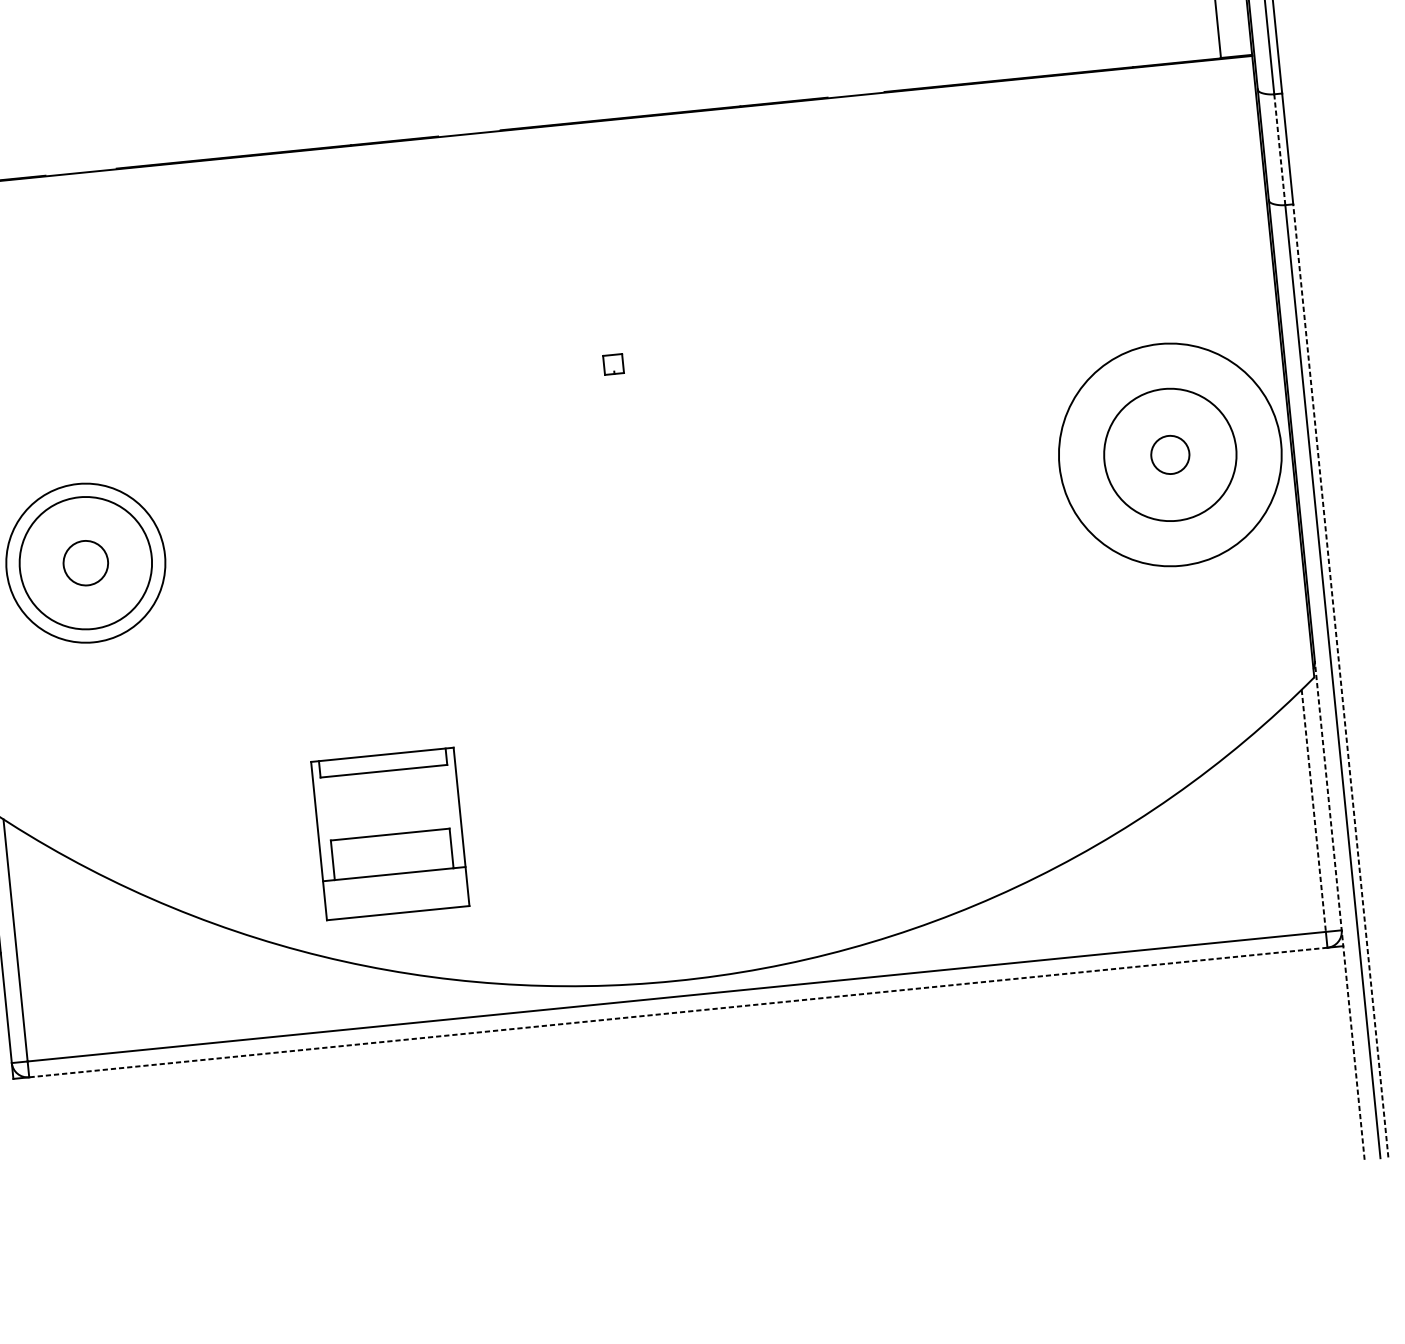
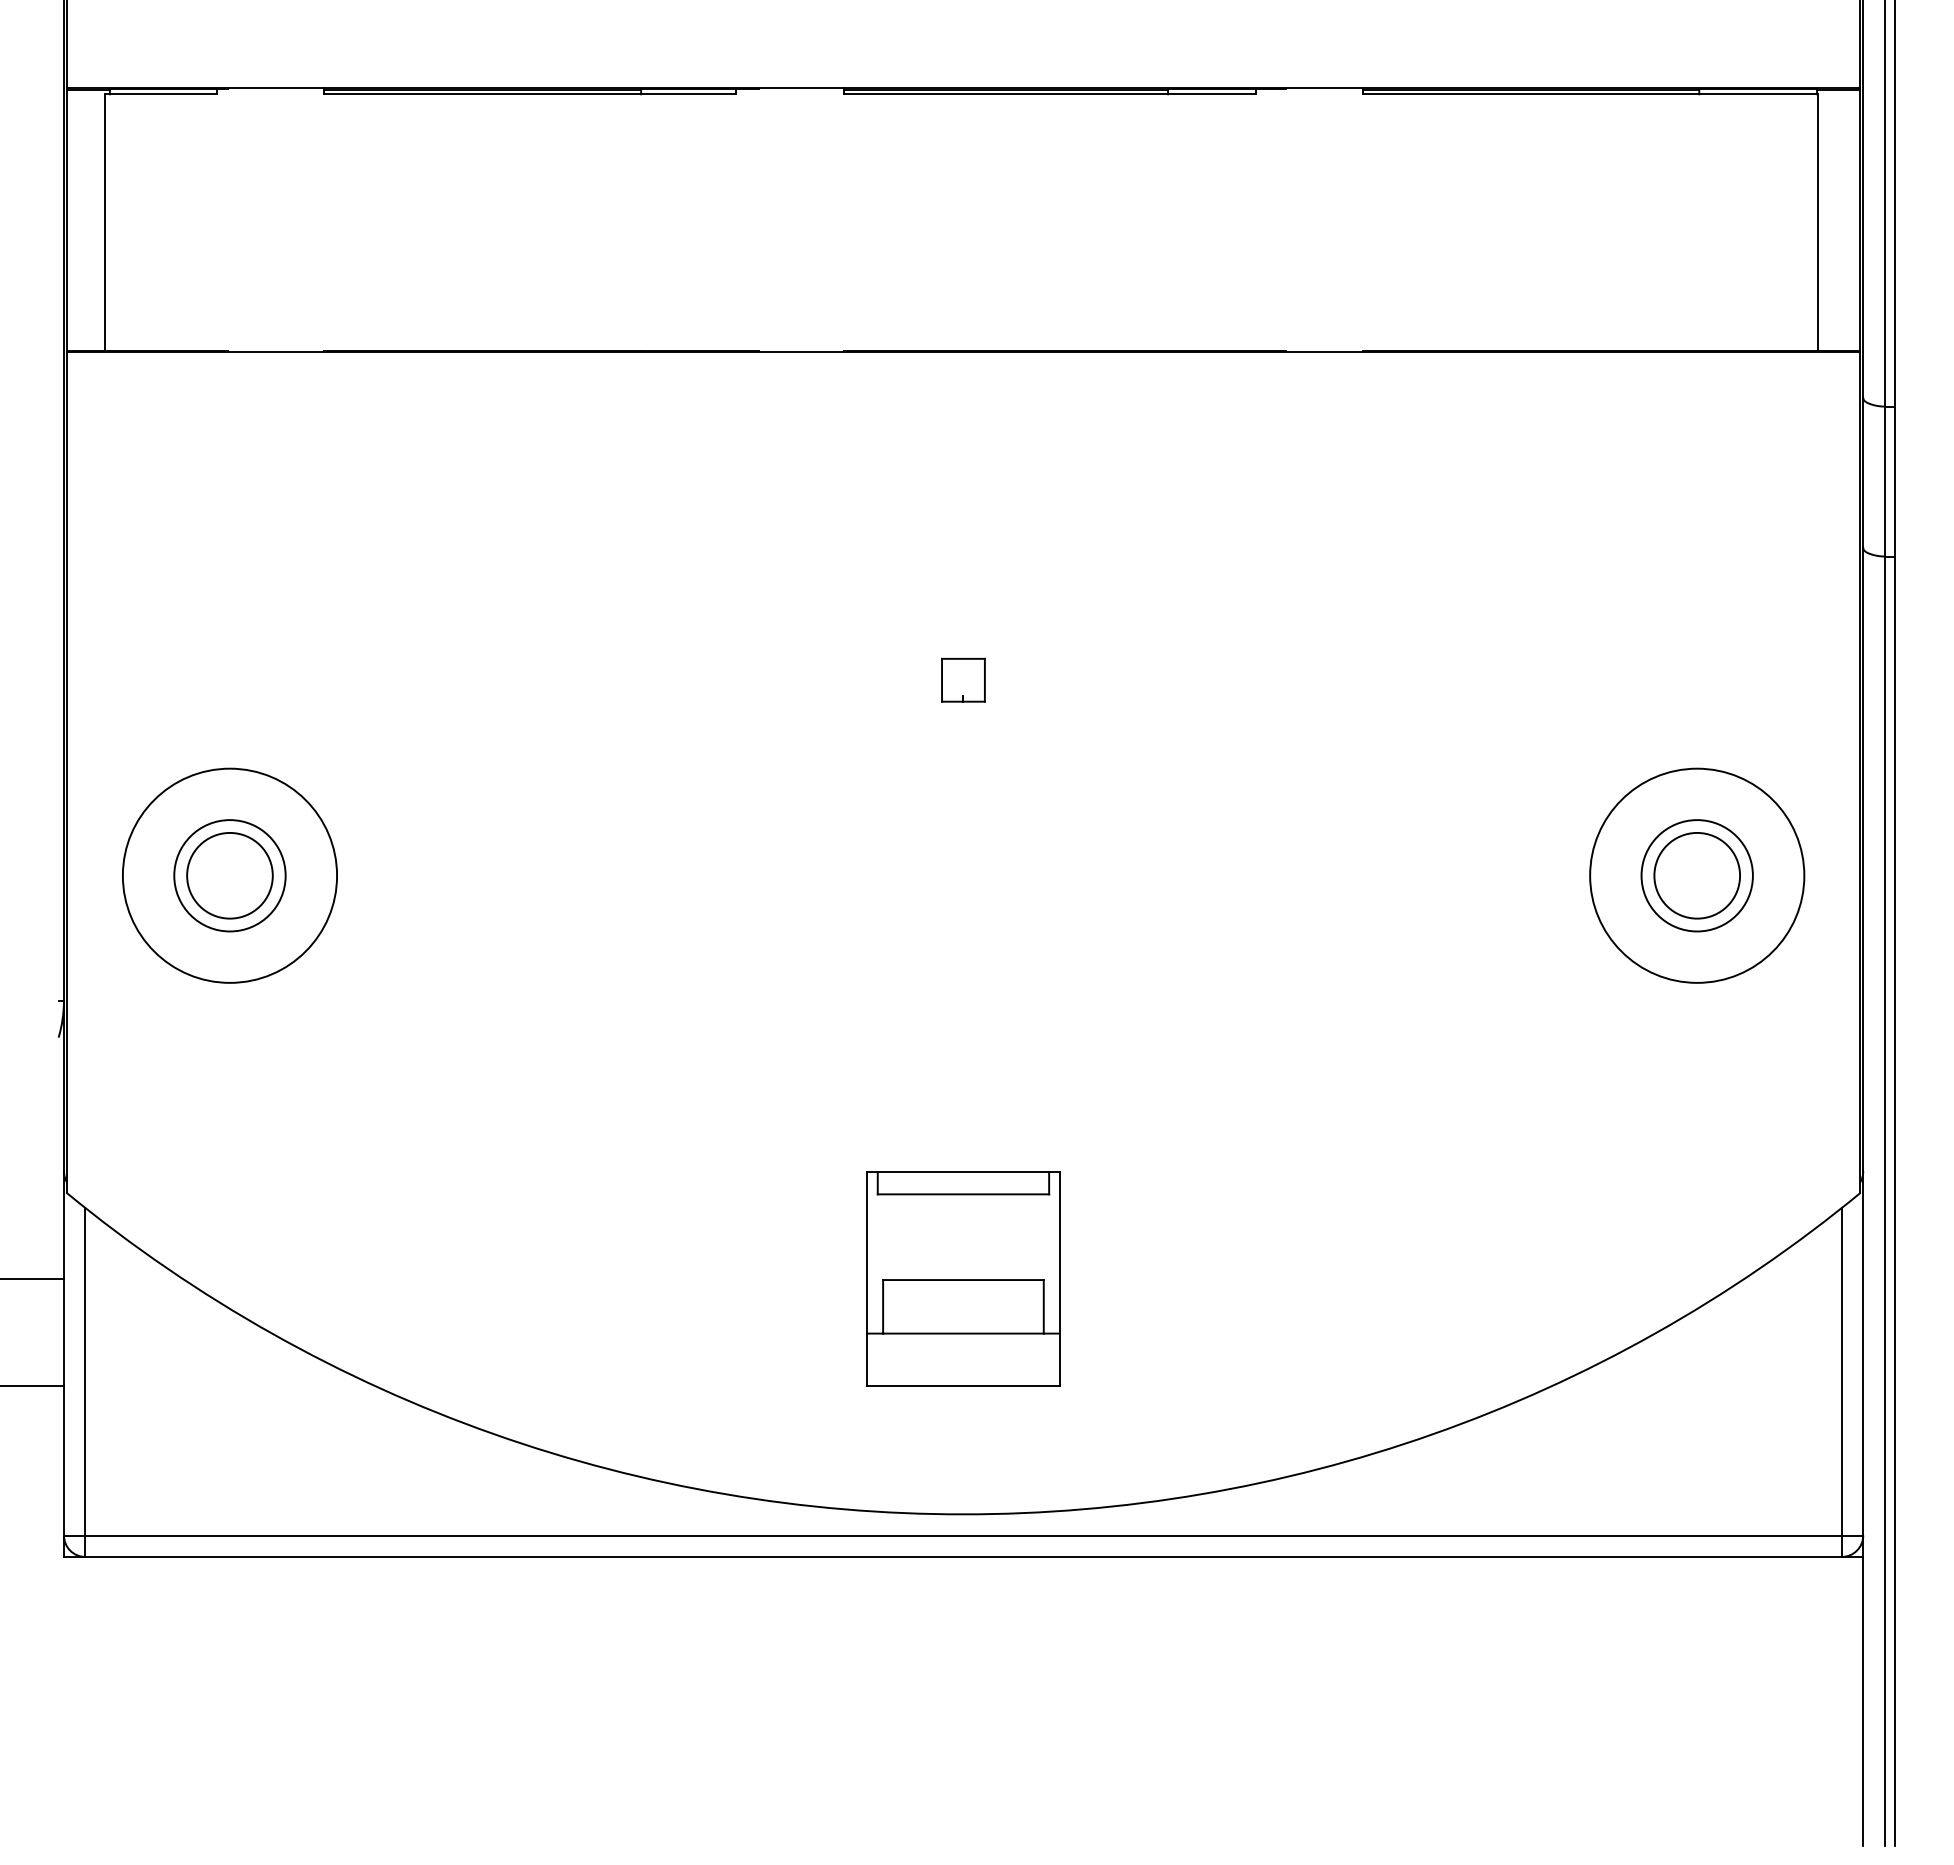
line: (1279, 149) -> (1884, 481), dashed -> solid
part: (613, 363) -> (963, 679), size x1.67
circle: (1169, 454) -> (1696, 875), size x0.62
circle: (1170, 454) -> (1697, 875), size x0.71
circle: (1170, 454) -> (1697, 875), size x1.67
circle: (85, 563) -> (229, 875), size x0.62
circle: (85, 563) -> (229, 875), size x1.43
line: (1340, 681) -> (1895, 1201), dashed -> solid
line: (1313, 810) -> (1841, 1371), dashed -> solid
part: (390, 833) -> (963, 1278), moved
line: (1339, 910) -> (1863, 1508), dashed -> solid
line: (678, 1012) -> (963, 1556), dashed -> solid

